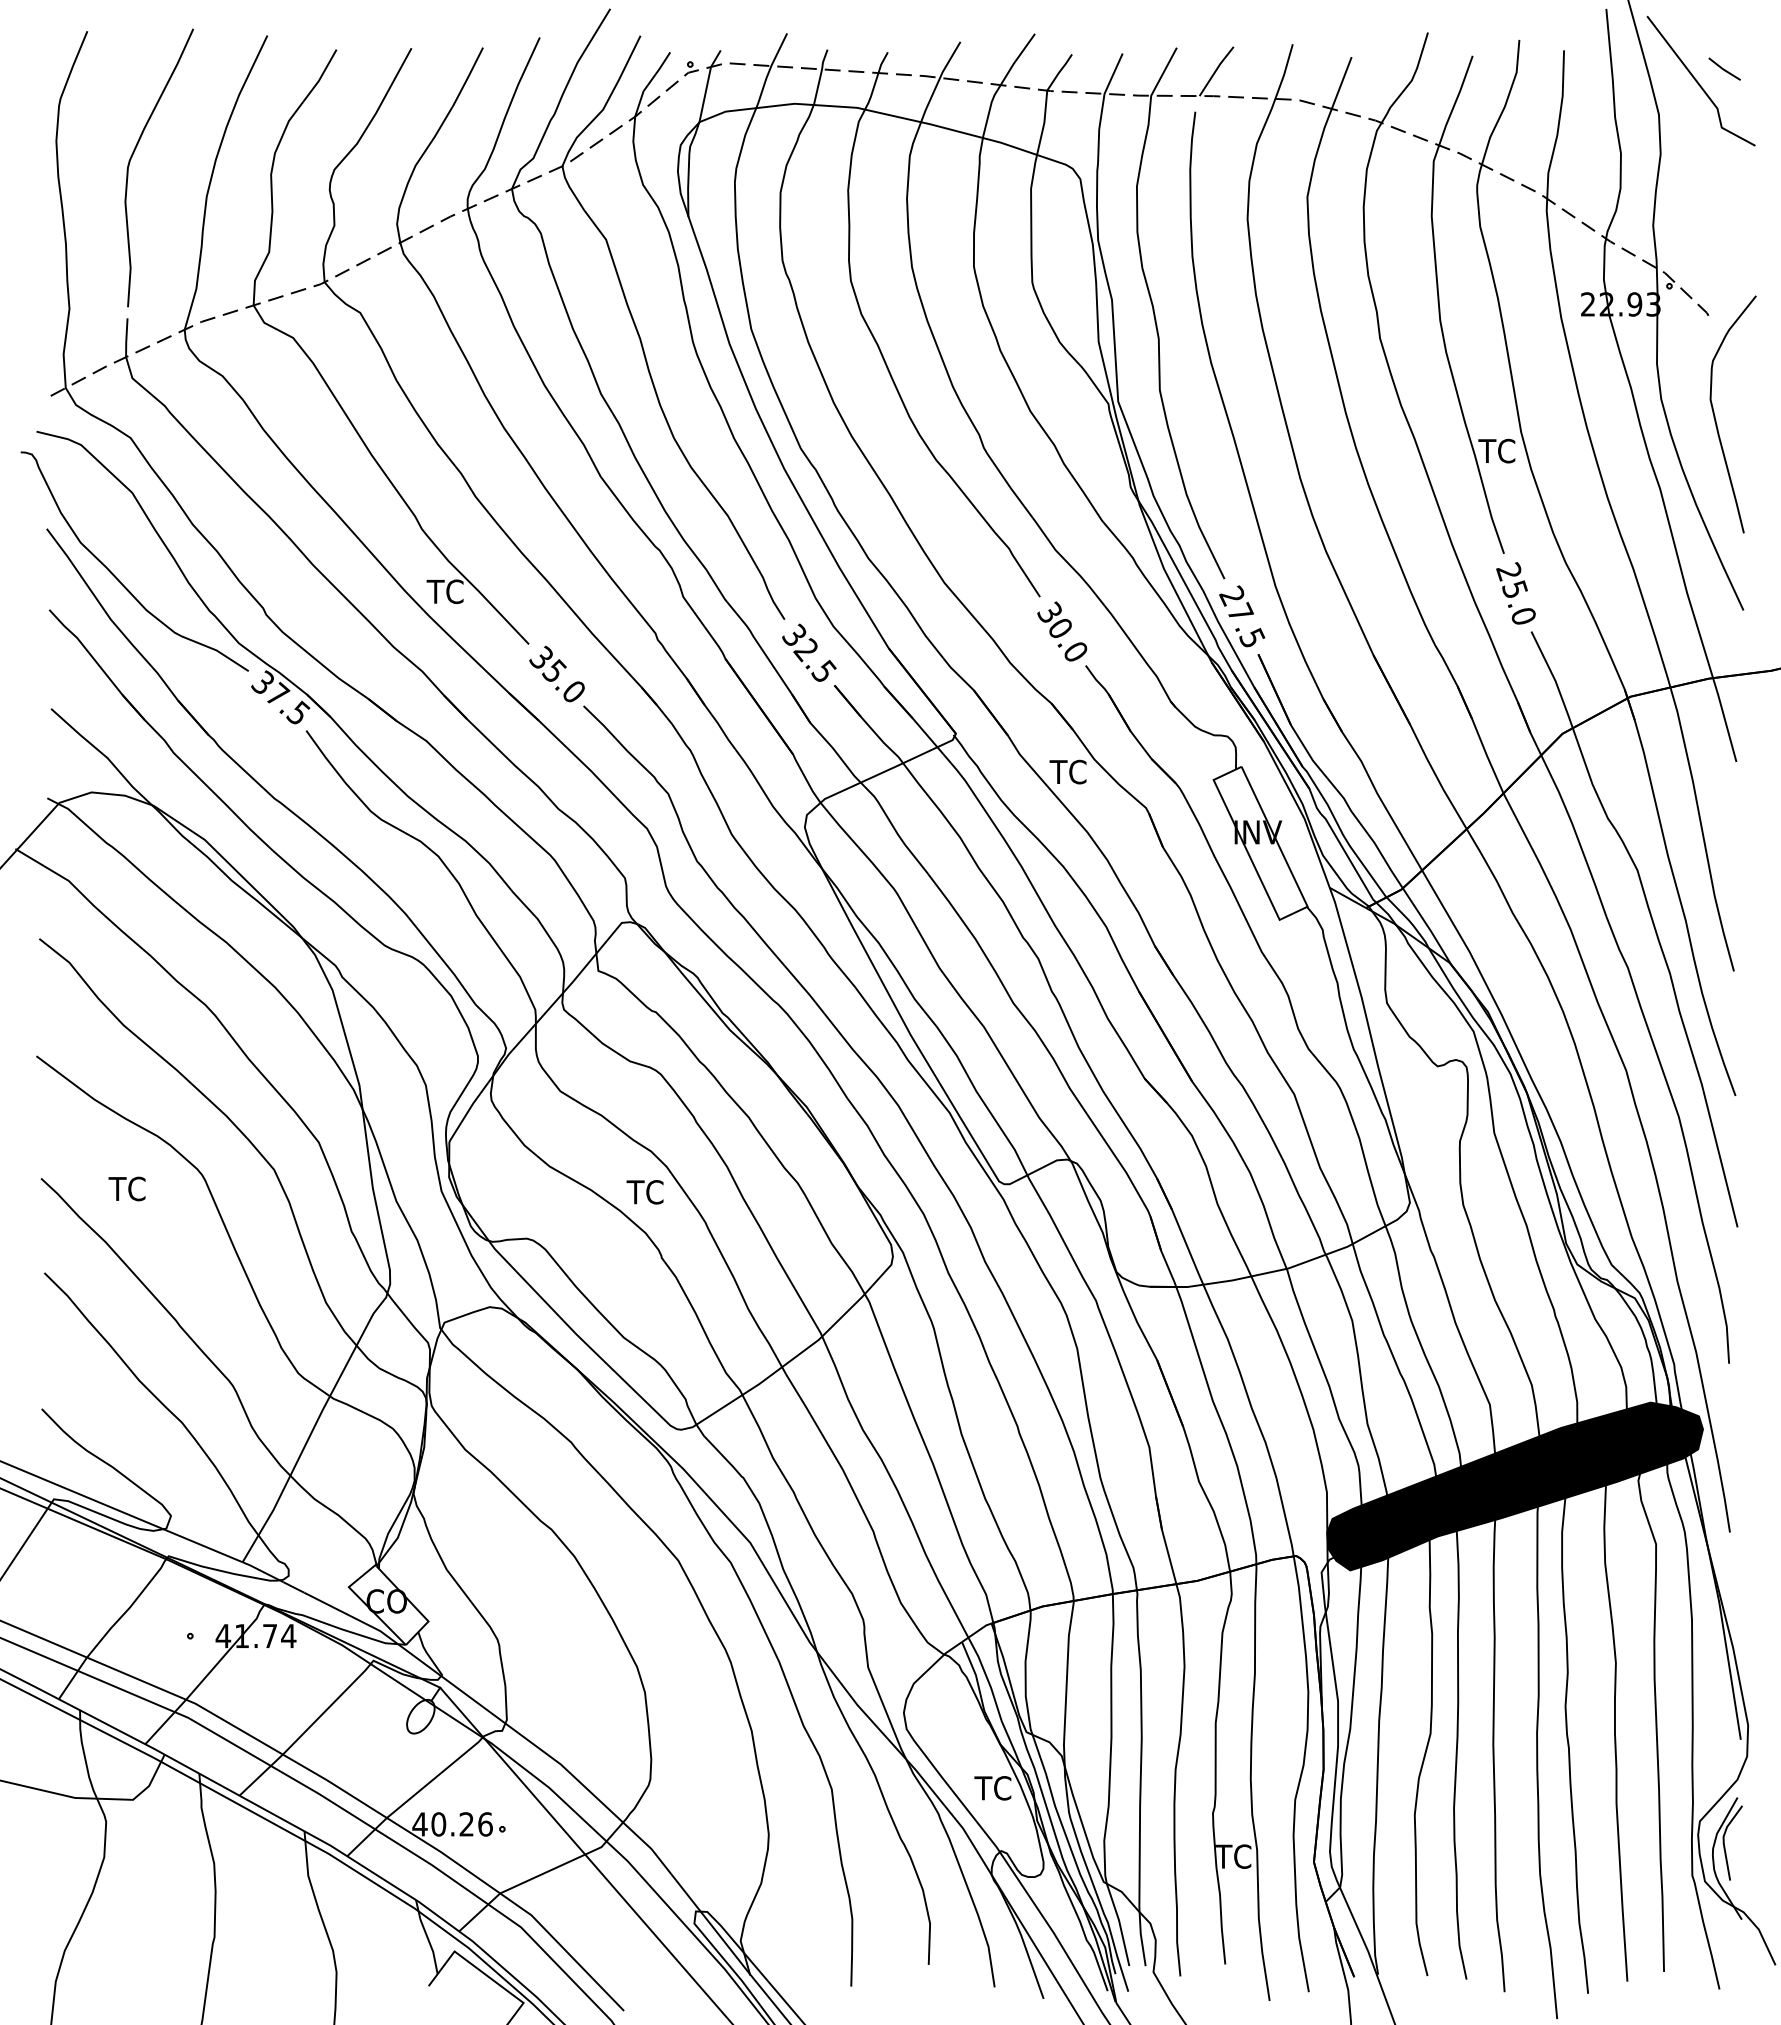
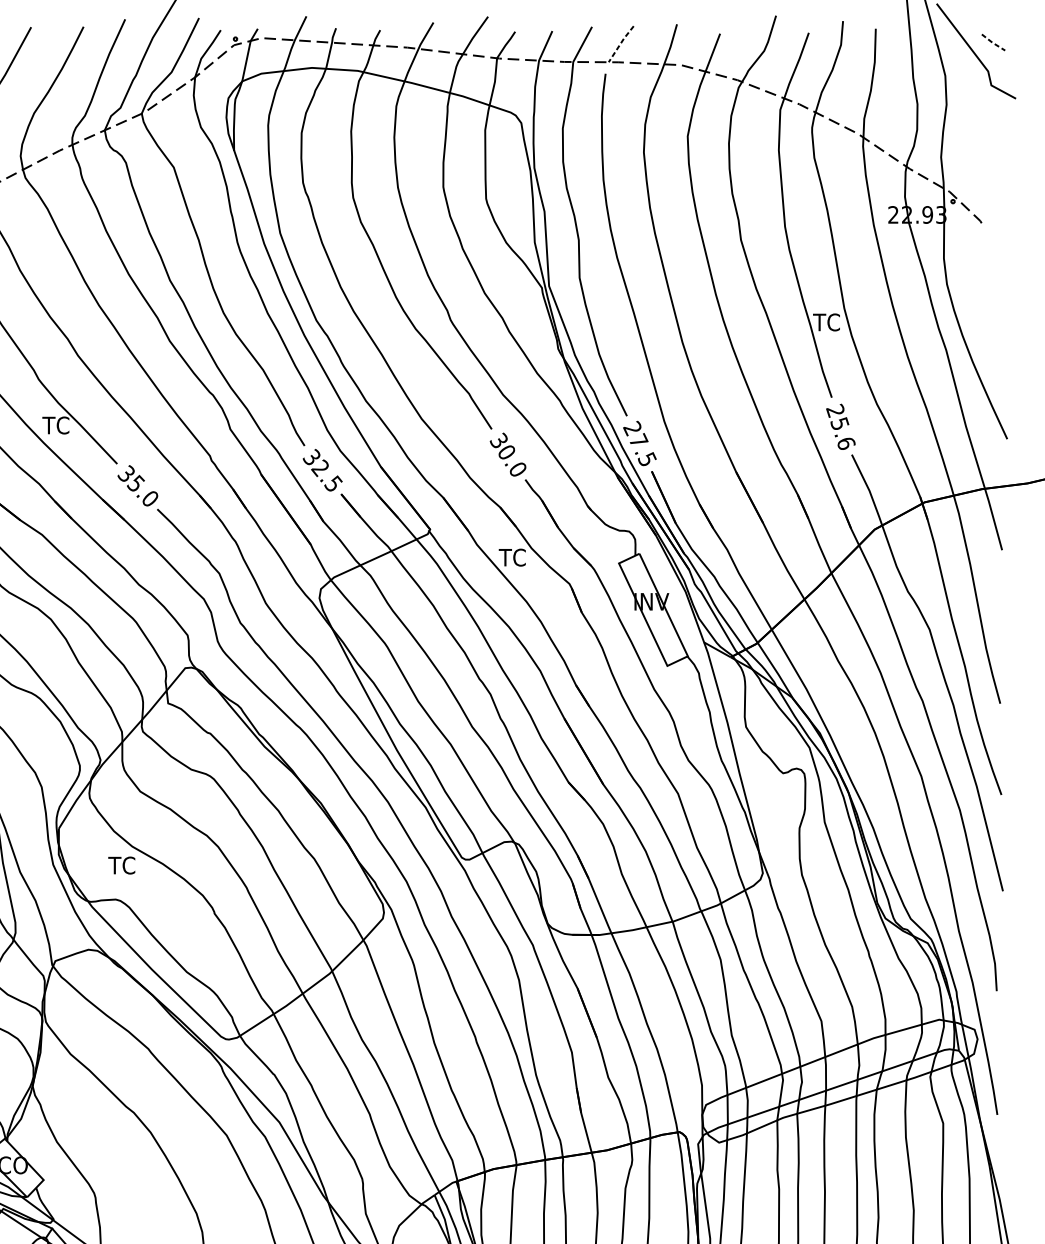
line: (1723, 69) -> (992, 42), solid -> dashed
line: (1216, 70) -> (621, 43), solid -> dashed
curve: (1715, 415) -> (986, 296), removed
text: (1523, 616) -> (846, 443), 25.0 -> 25.6
text: (644, 1192) -> (121, 865), moved
fill: (1514, 1486) -> (839, 1081), removed

